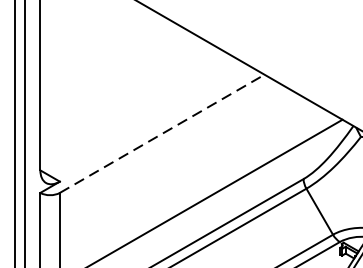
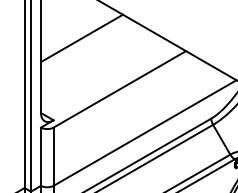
line: (102, 55) -> (81, 38), added
line: (163, 134) -> (120, 89), dashed -> solid

